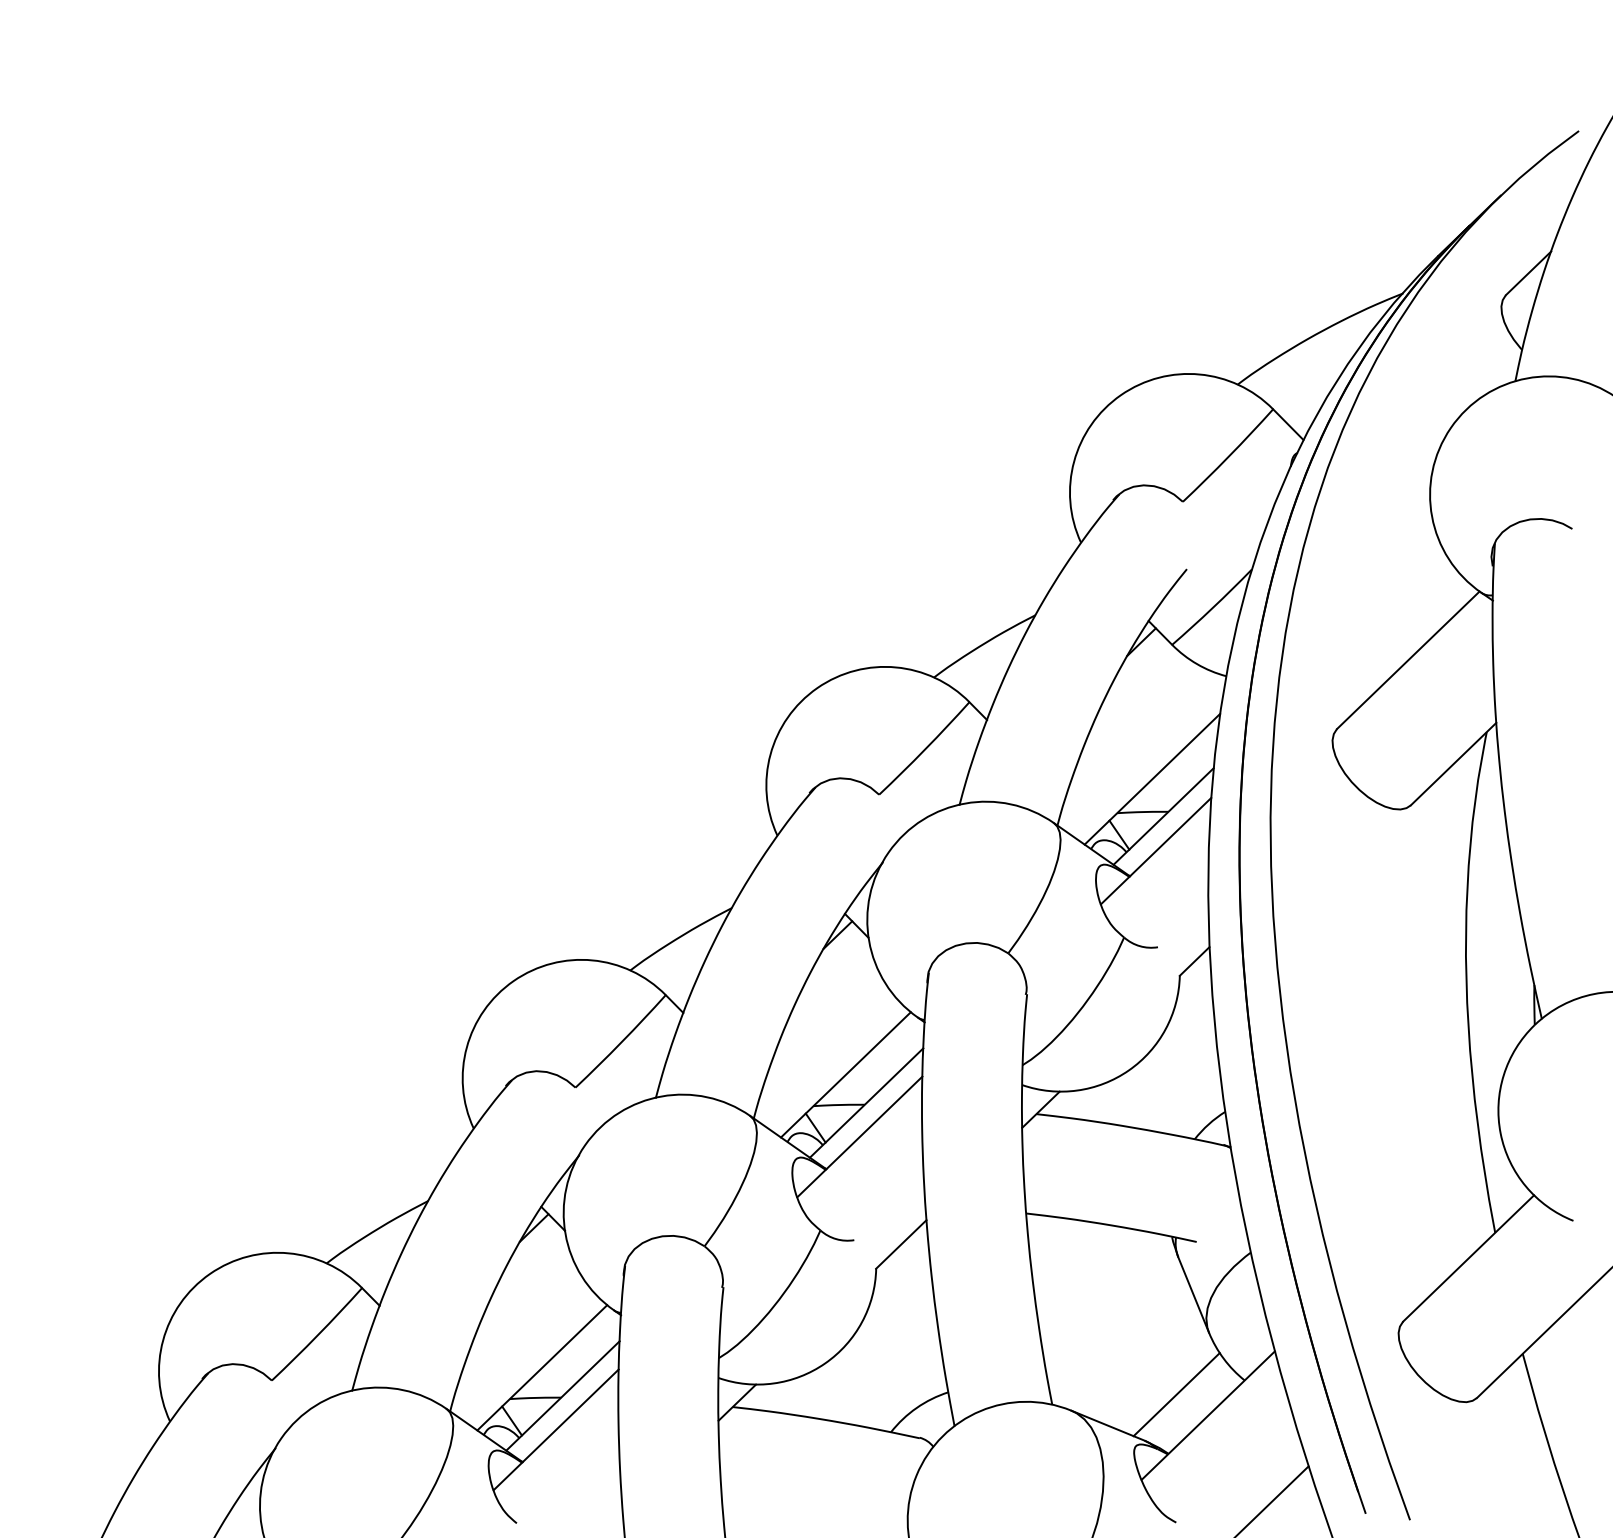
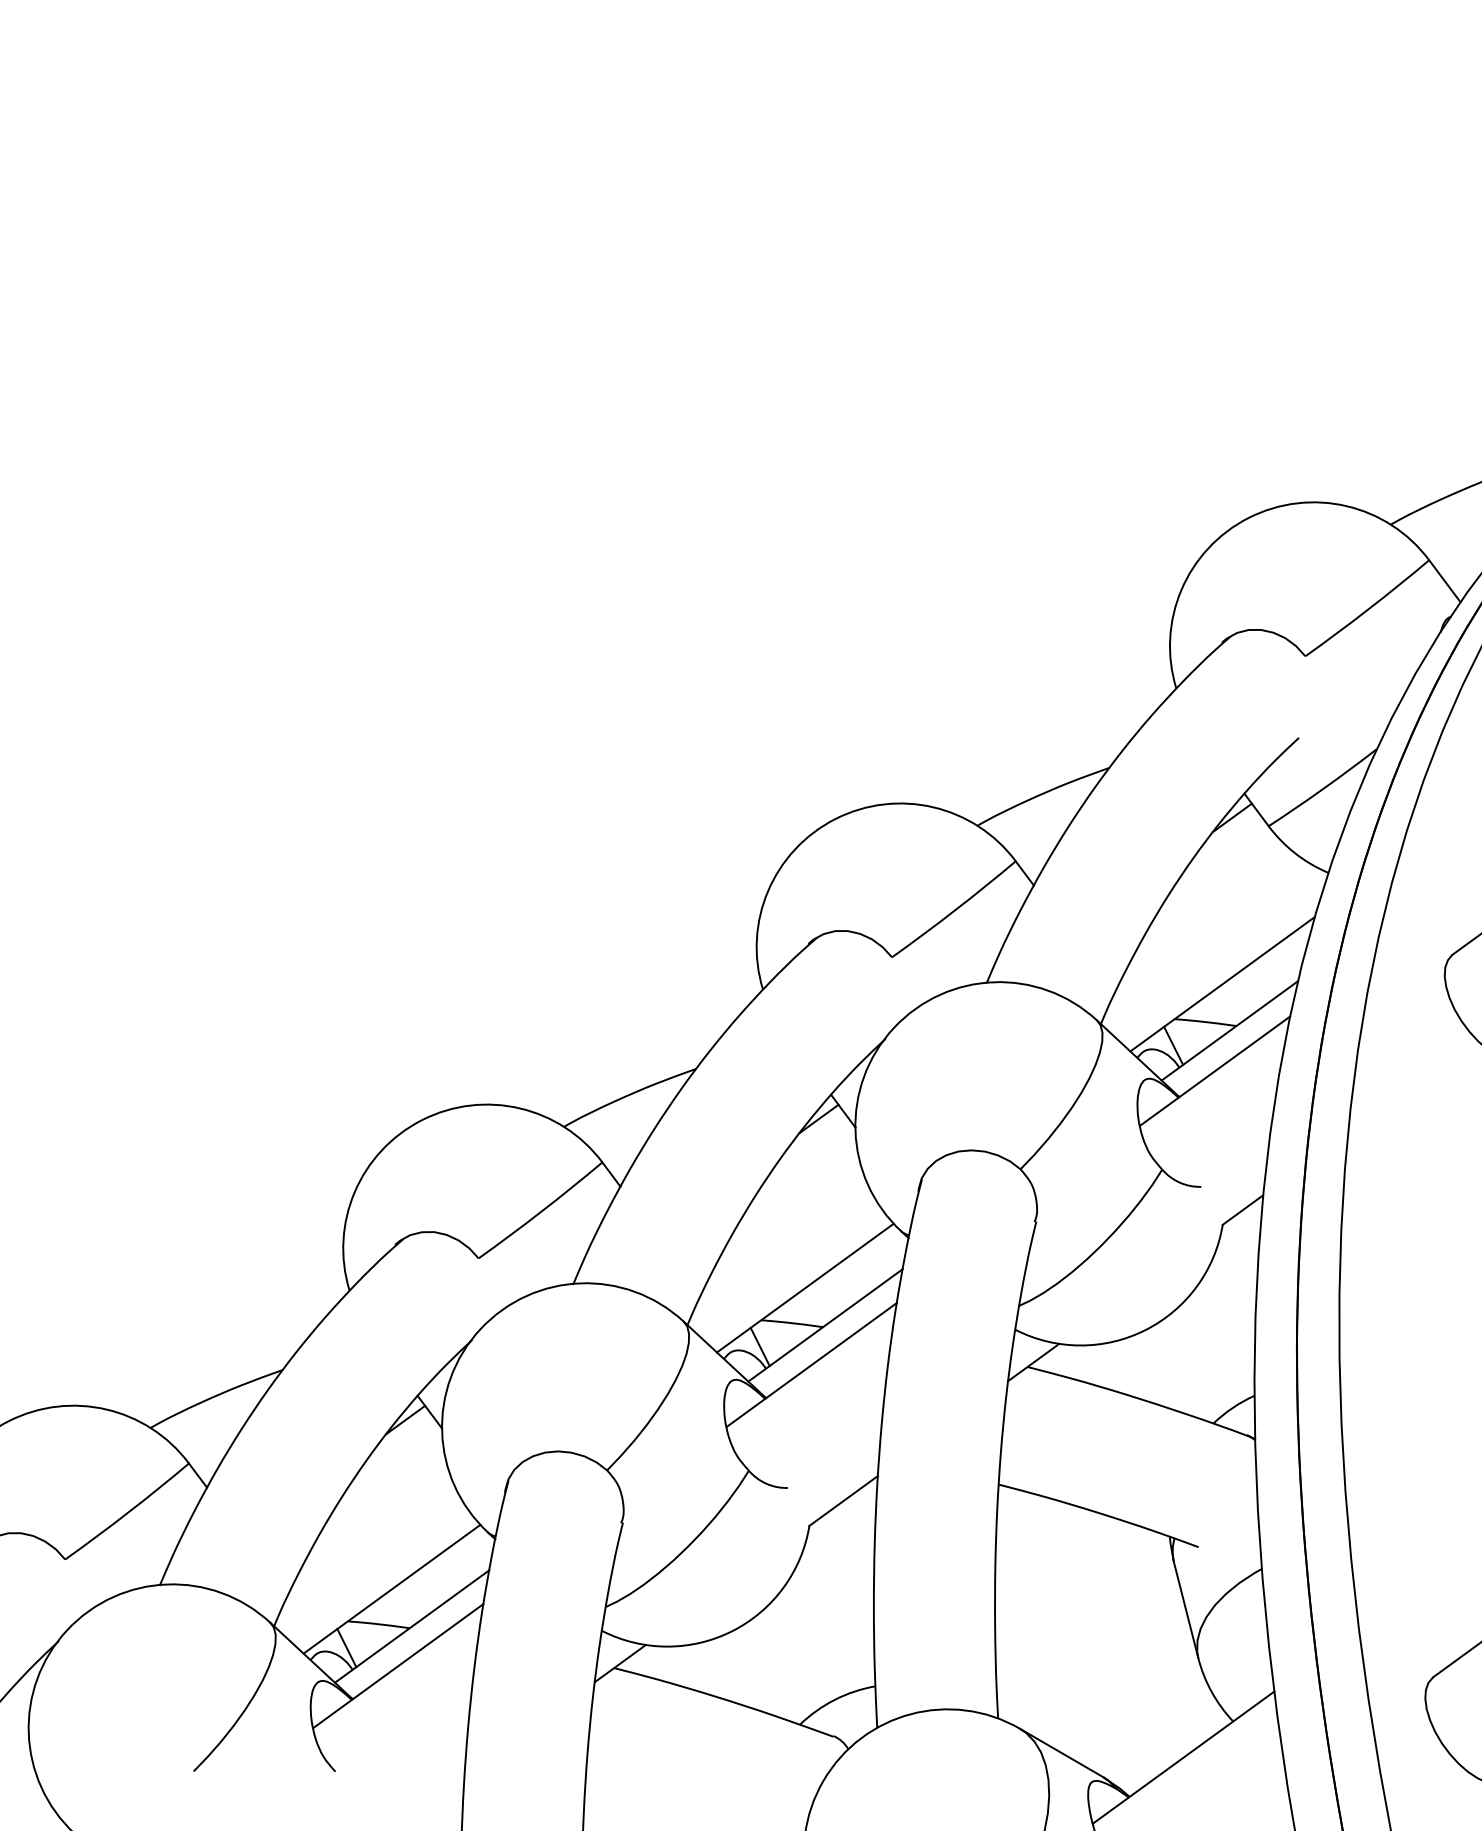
line: (1176, 1394) -> (1148, 1726), removed

